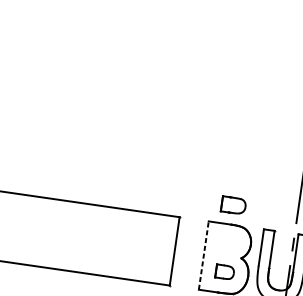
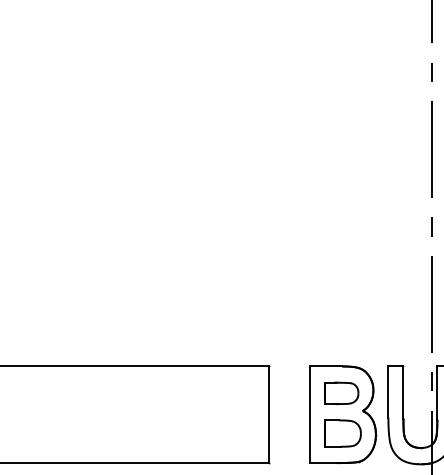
part: (233, 205) -> (341, 393), moved
line: (203, 255) -> (310, 414), dashed -> solid
part: (224, 272) -> (342, 433), size x1.43

